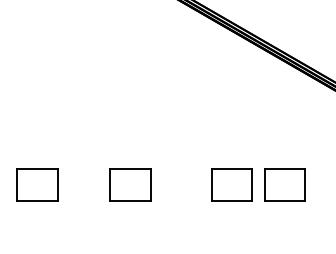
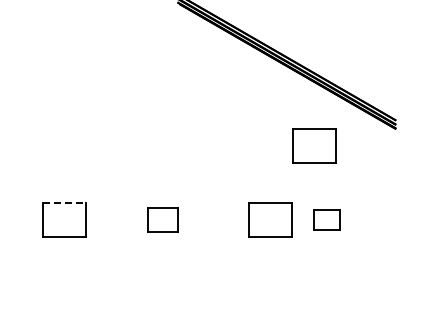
part: (273, 114) -> (314, 145), added
line: (37, 168) -> (64, 202), solid -> dashed
part: (131, 184) -> (163, 219), size x0.7
part: (284, 184) -> (326, 219), size x0.6

